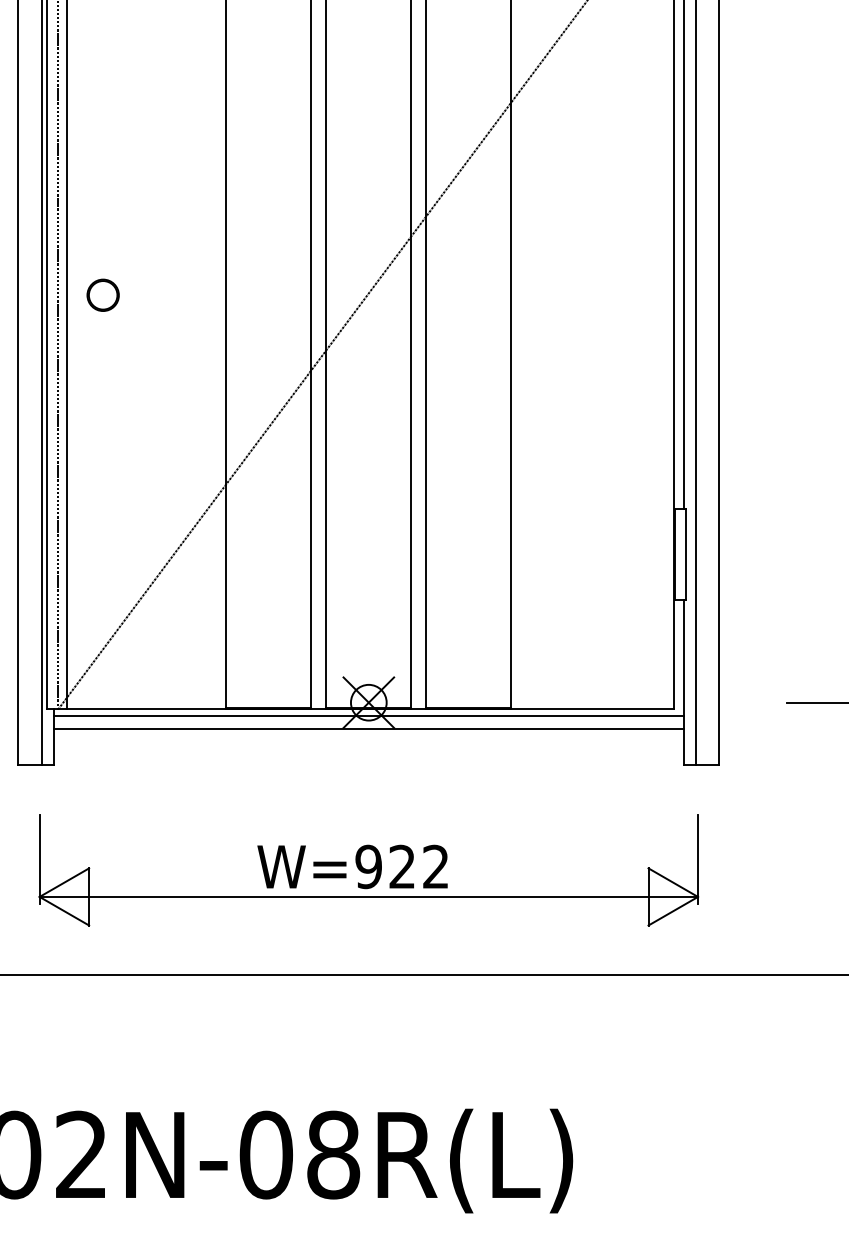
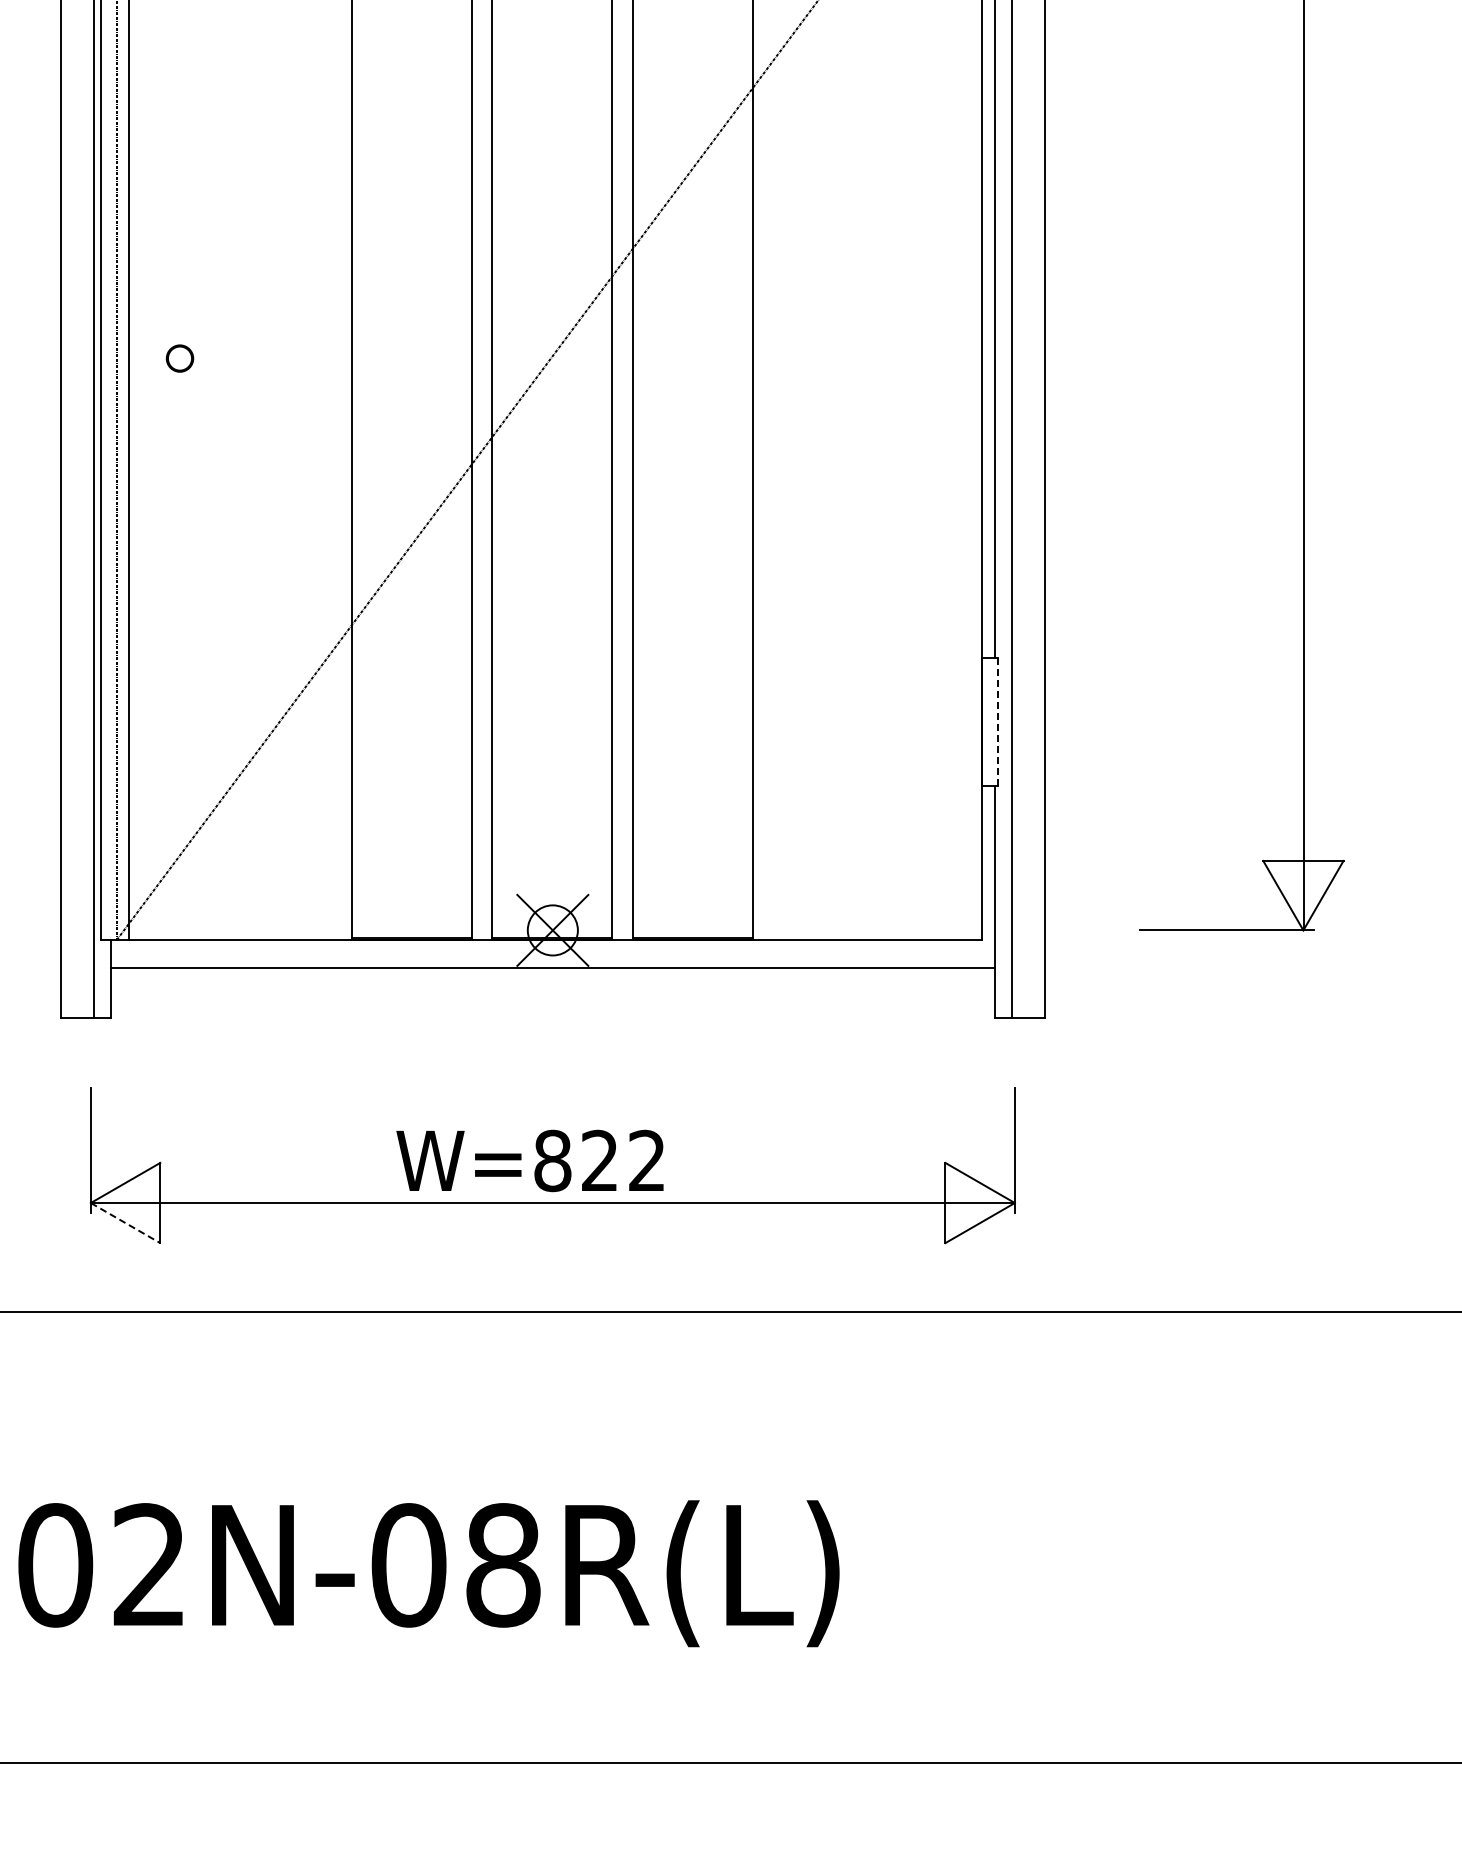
part: (102, 295) -> (179, 358), size x0.6
line: (685, 553) -> (997, 721), solid -> dashed
line: (368, 715) -> (552, 948), removed
text: (368, 866) -> (552, 1160), W=922 -> W=822
line: (64, 911) -> (125, 1223), solid -> dashed

